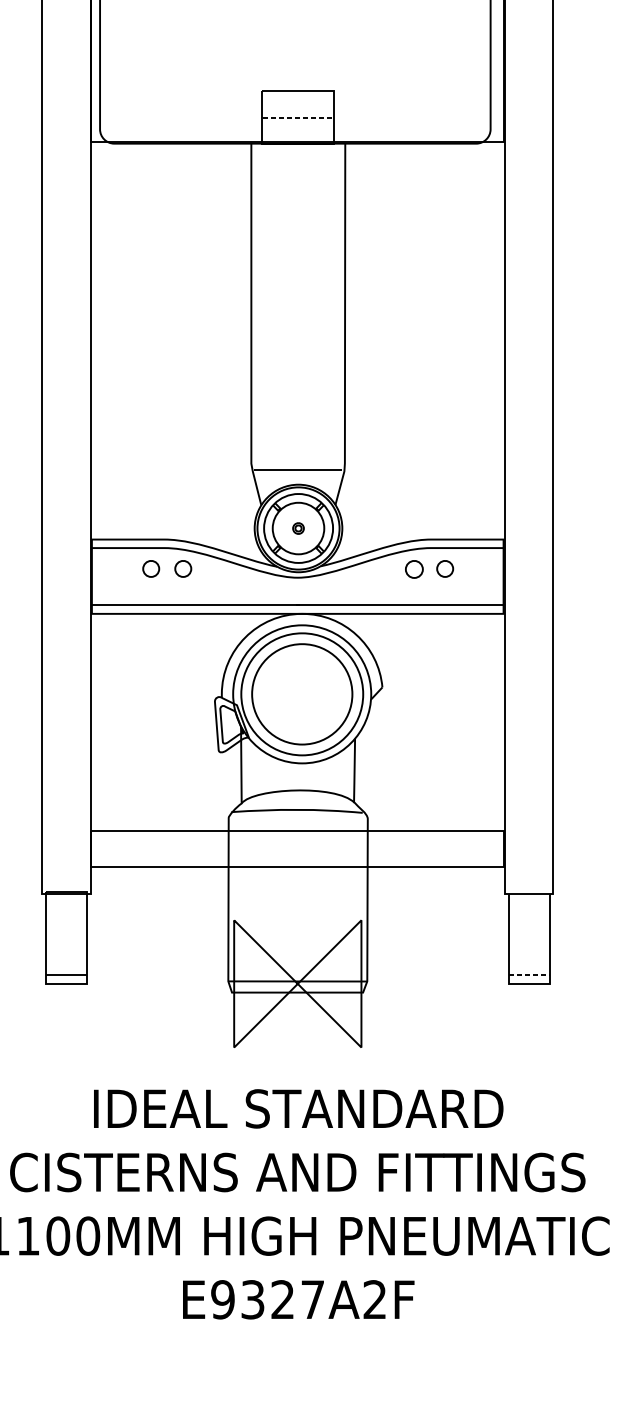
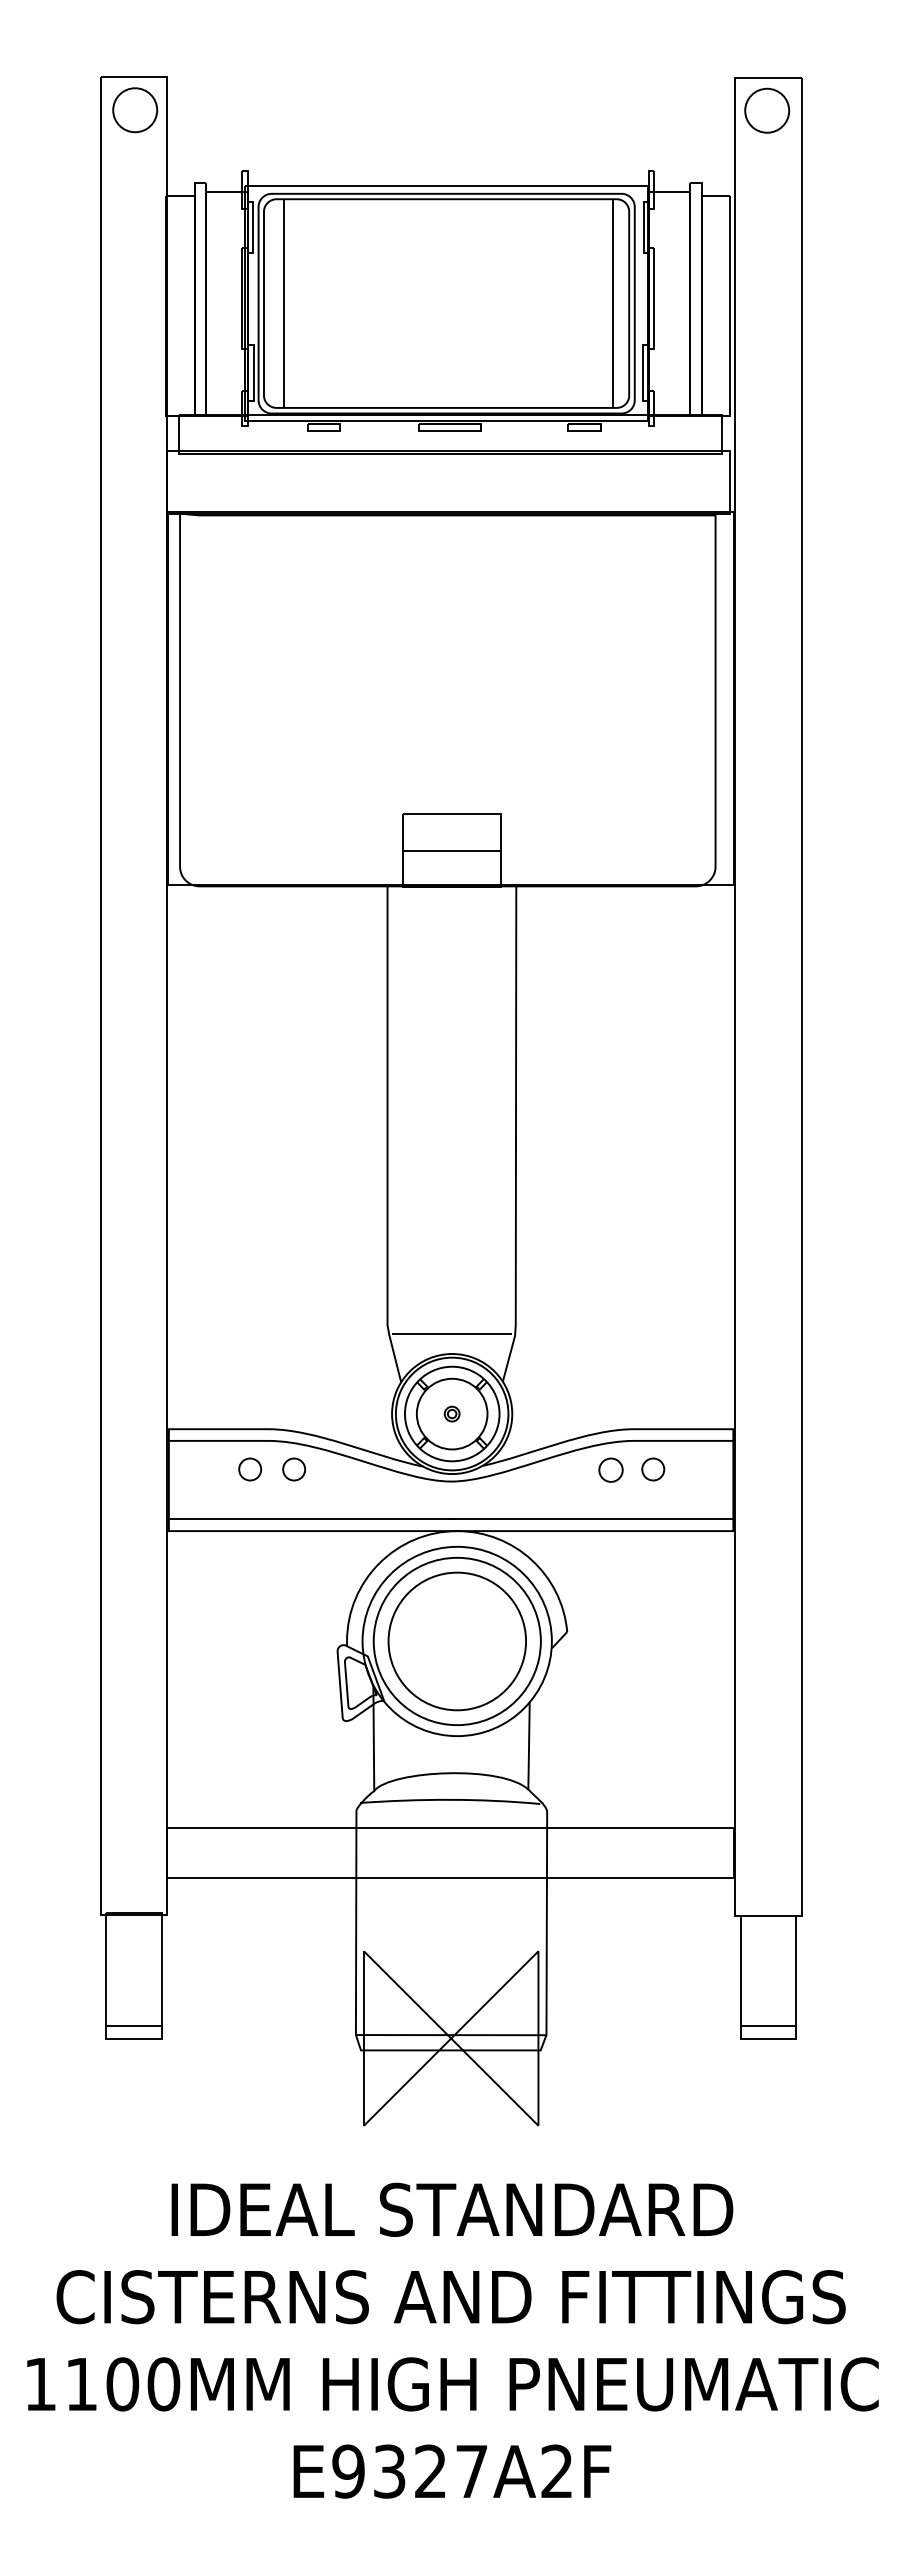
line: (298, 117) -> (452, 850), dashed -> solid
line: (529, 974) -> (768, 2025), dashed -> solid

